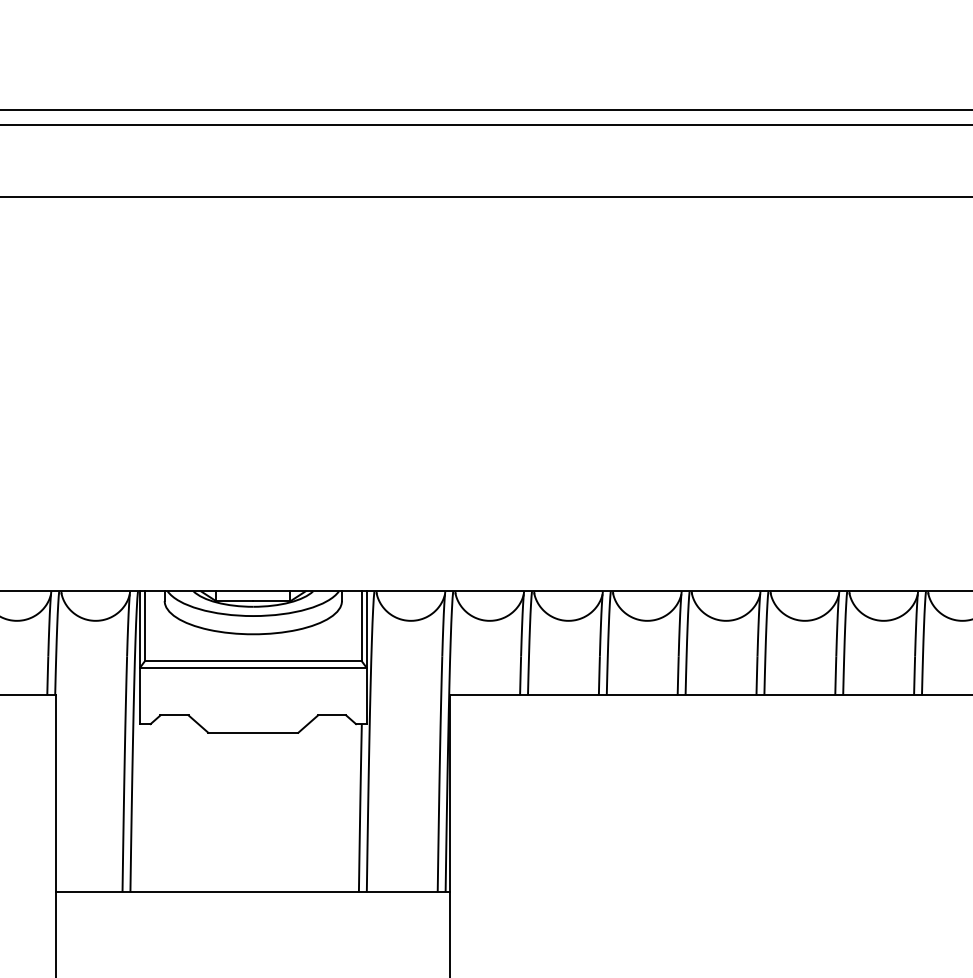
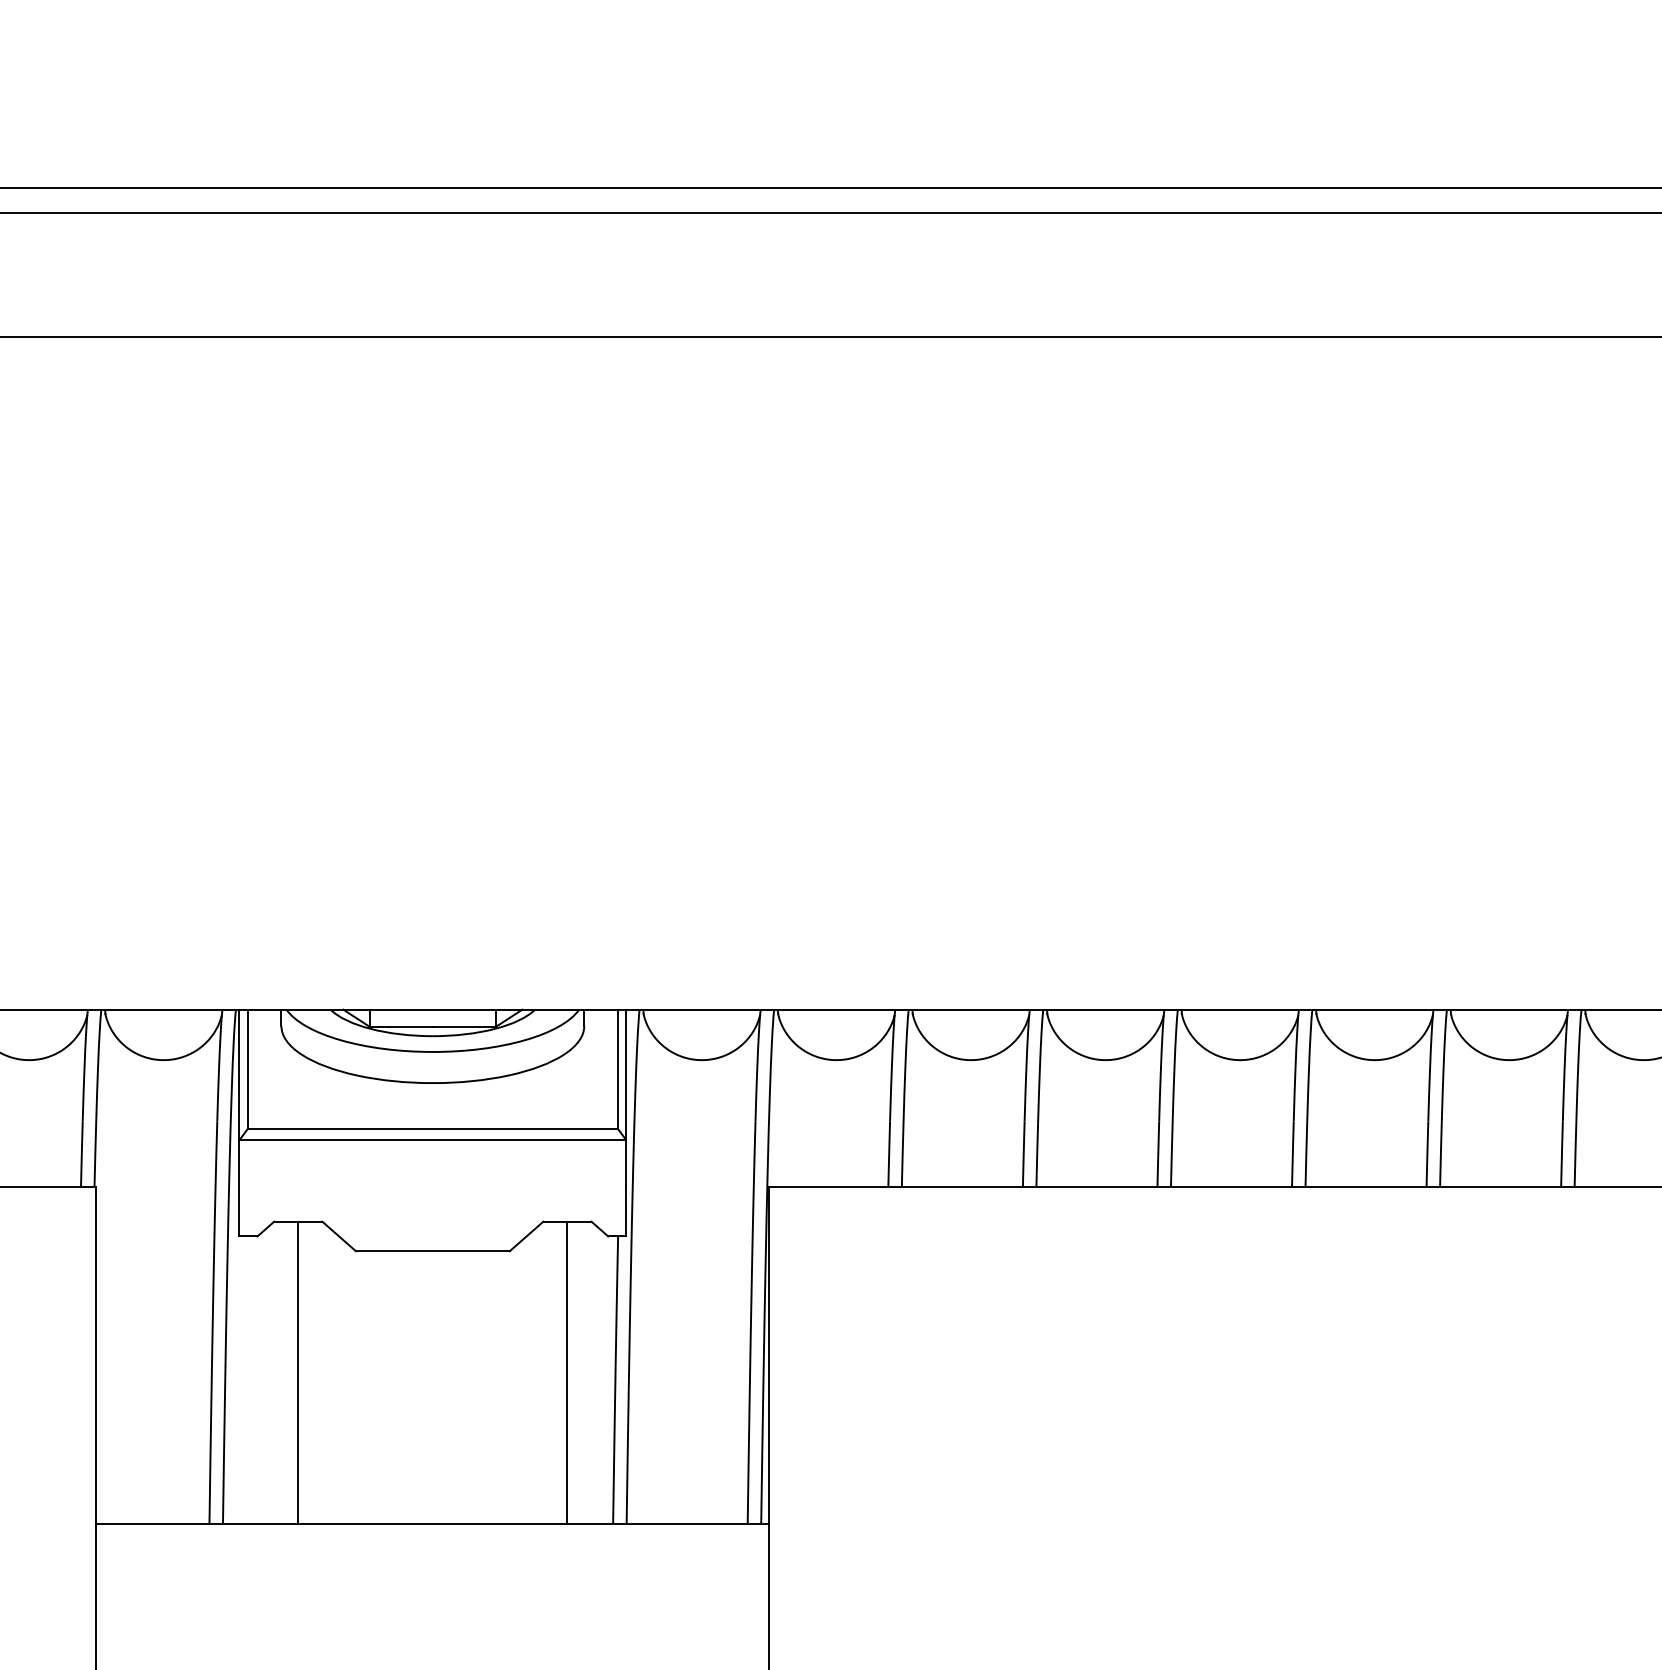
line: (174, 803) -> (298, 1372), added
line: (332, 803) -> (568, 1372), added

